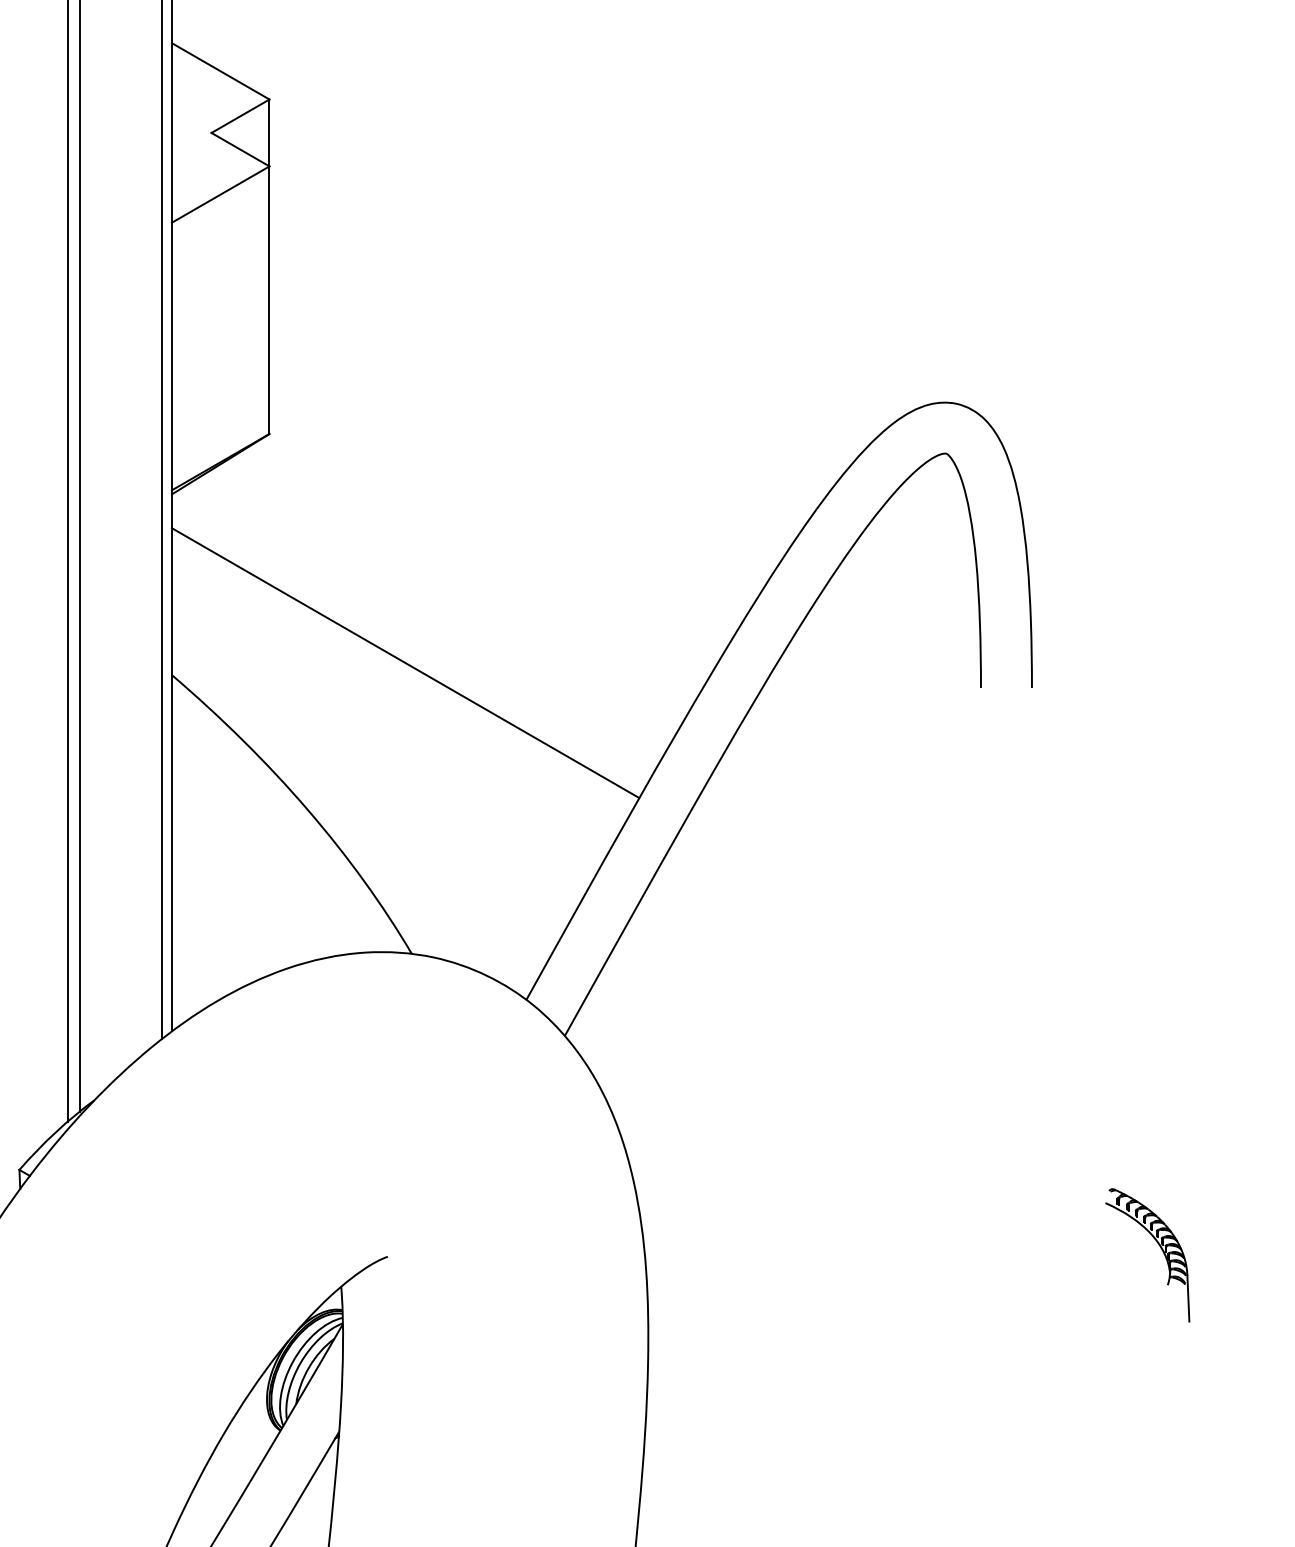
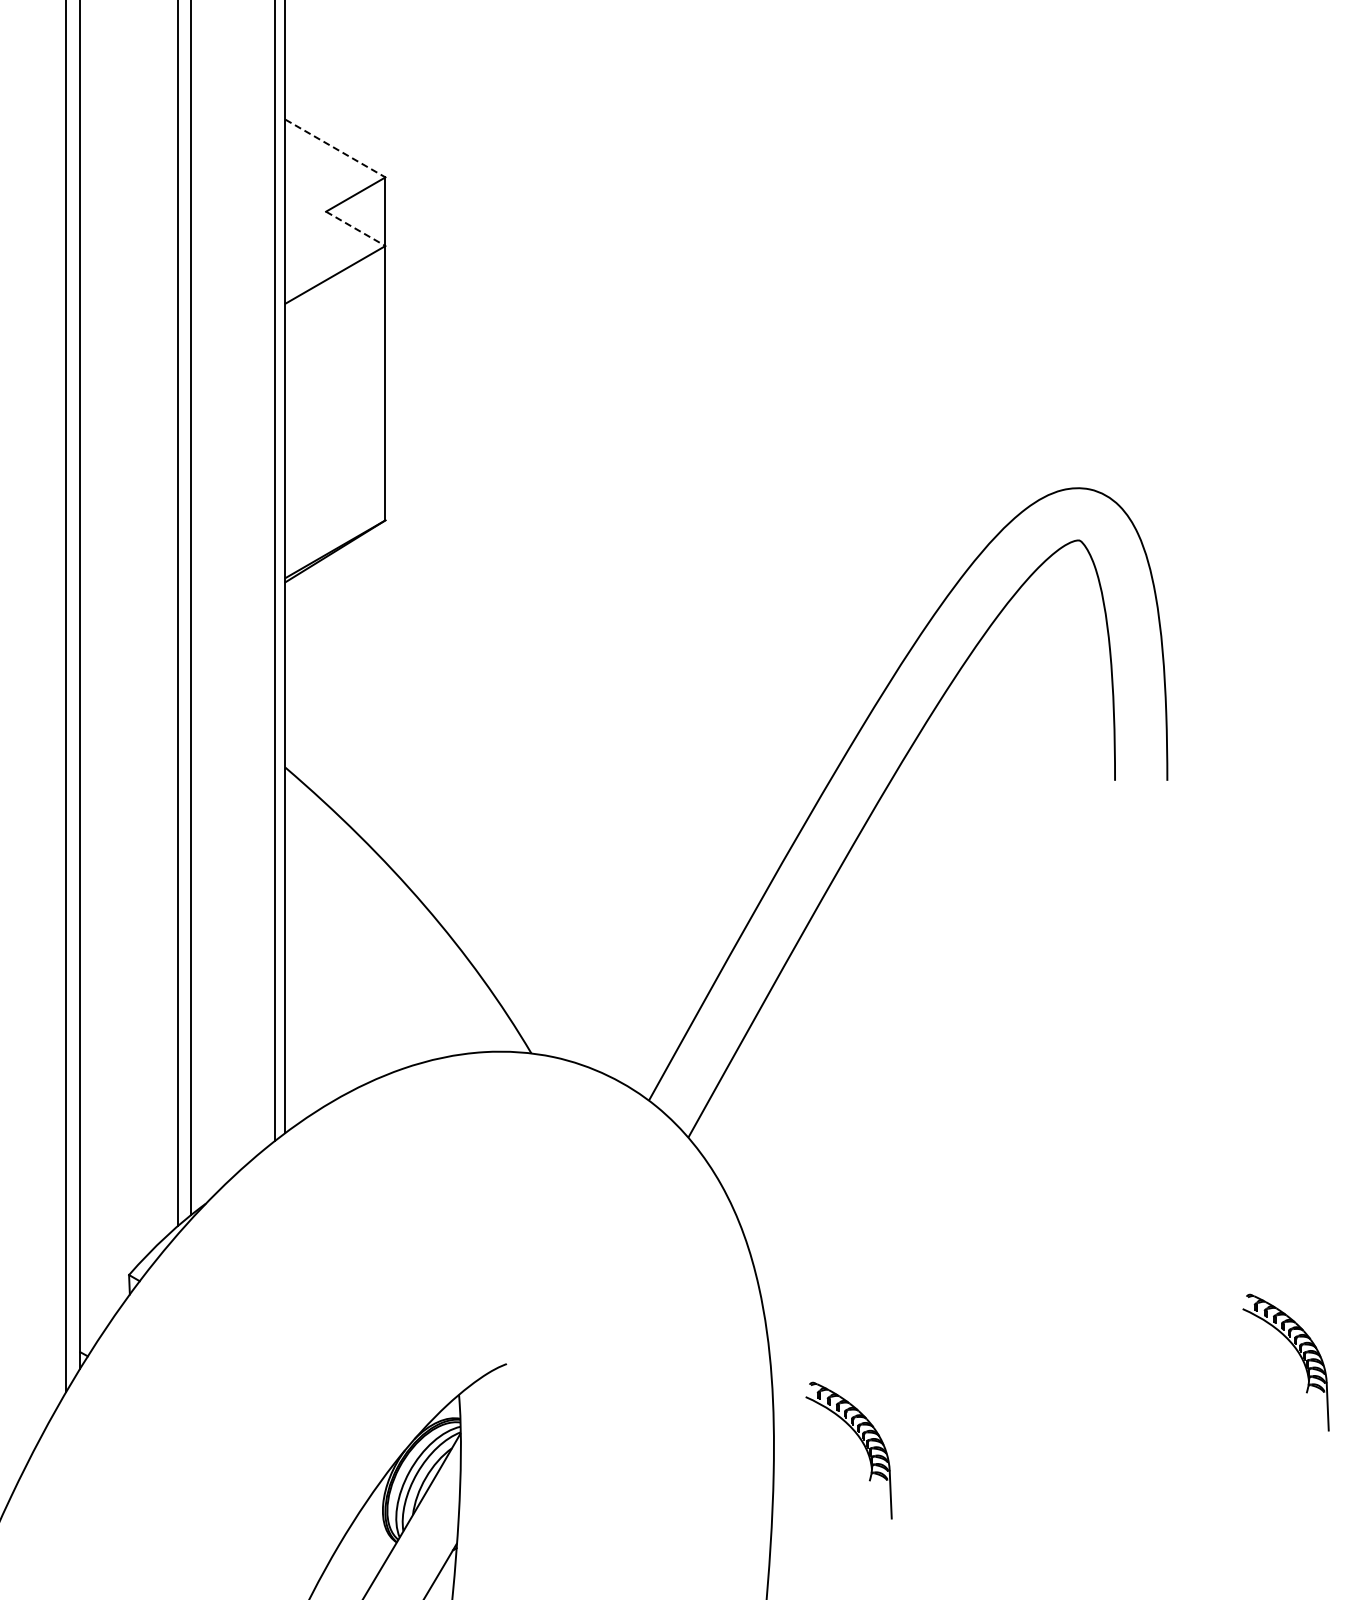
line: (220, 71) -> (335, 148), solid -> dashed
line: (241, 150) -> (356, 229), solid -> dashed
line: (405, 663) -> (524, 755), removed
part: (733, 1333) -> (861, 1442), added

